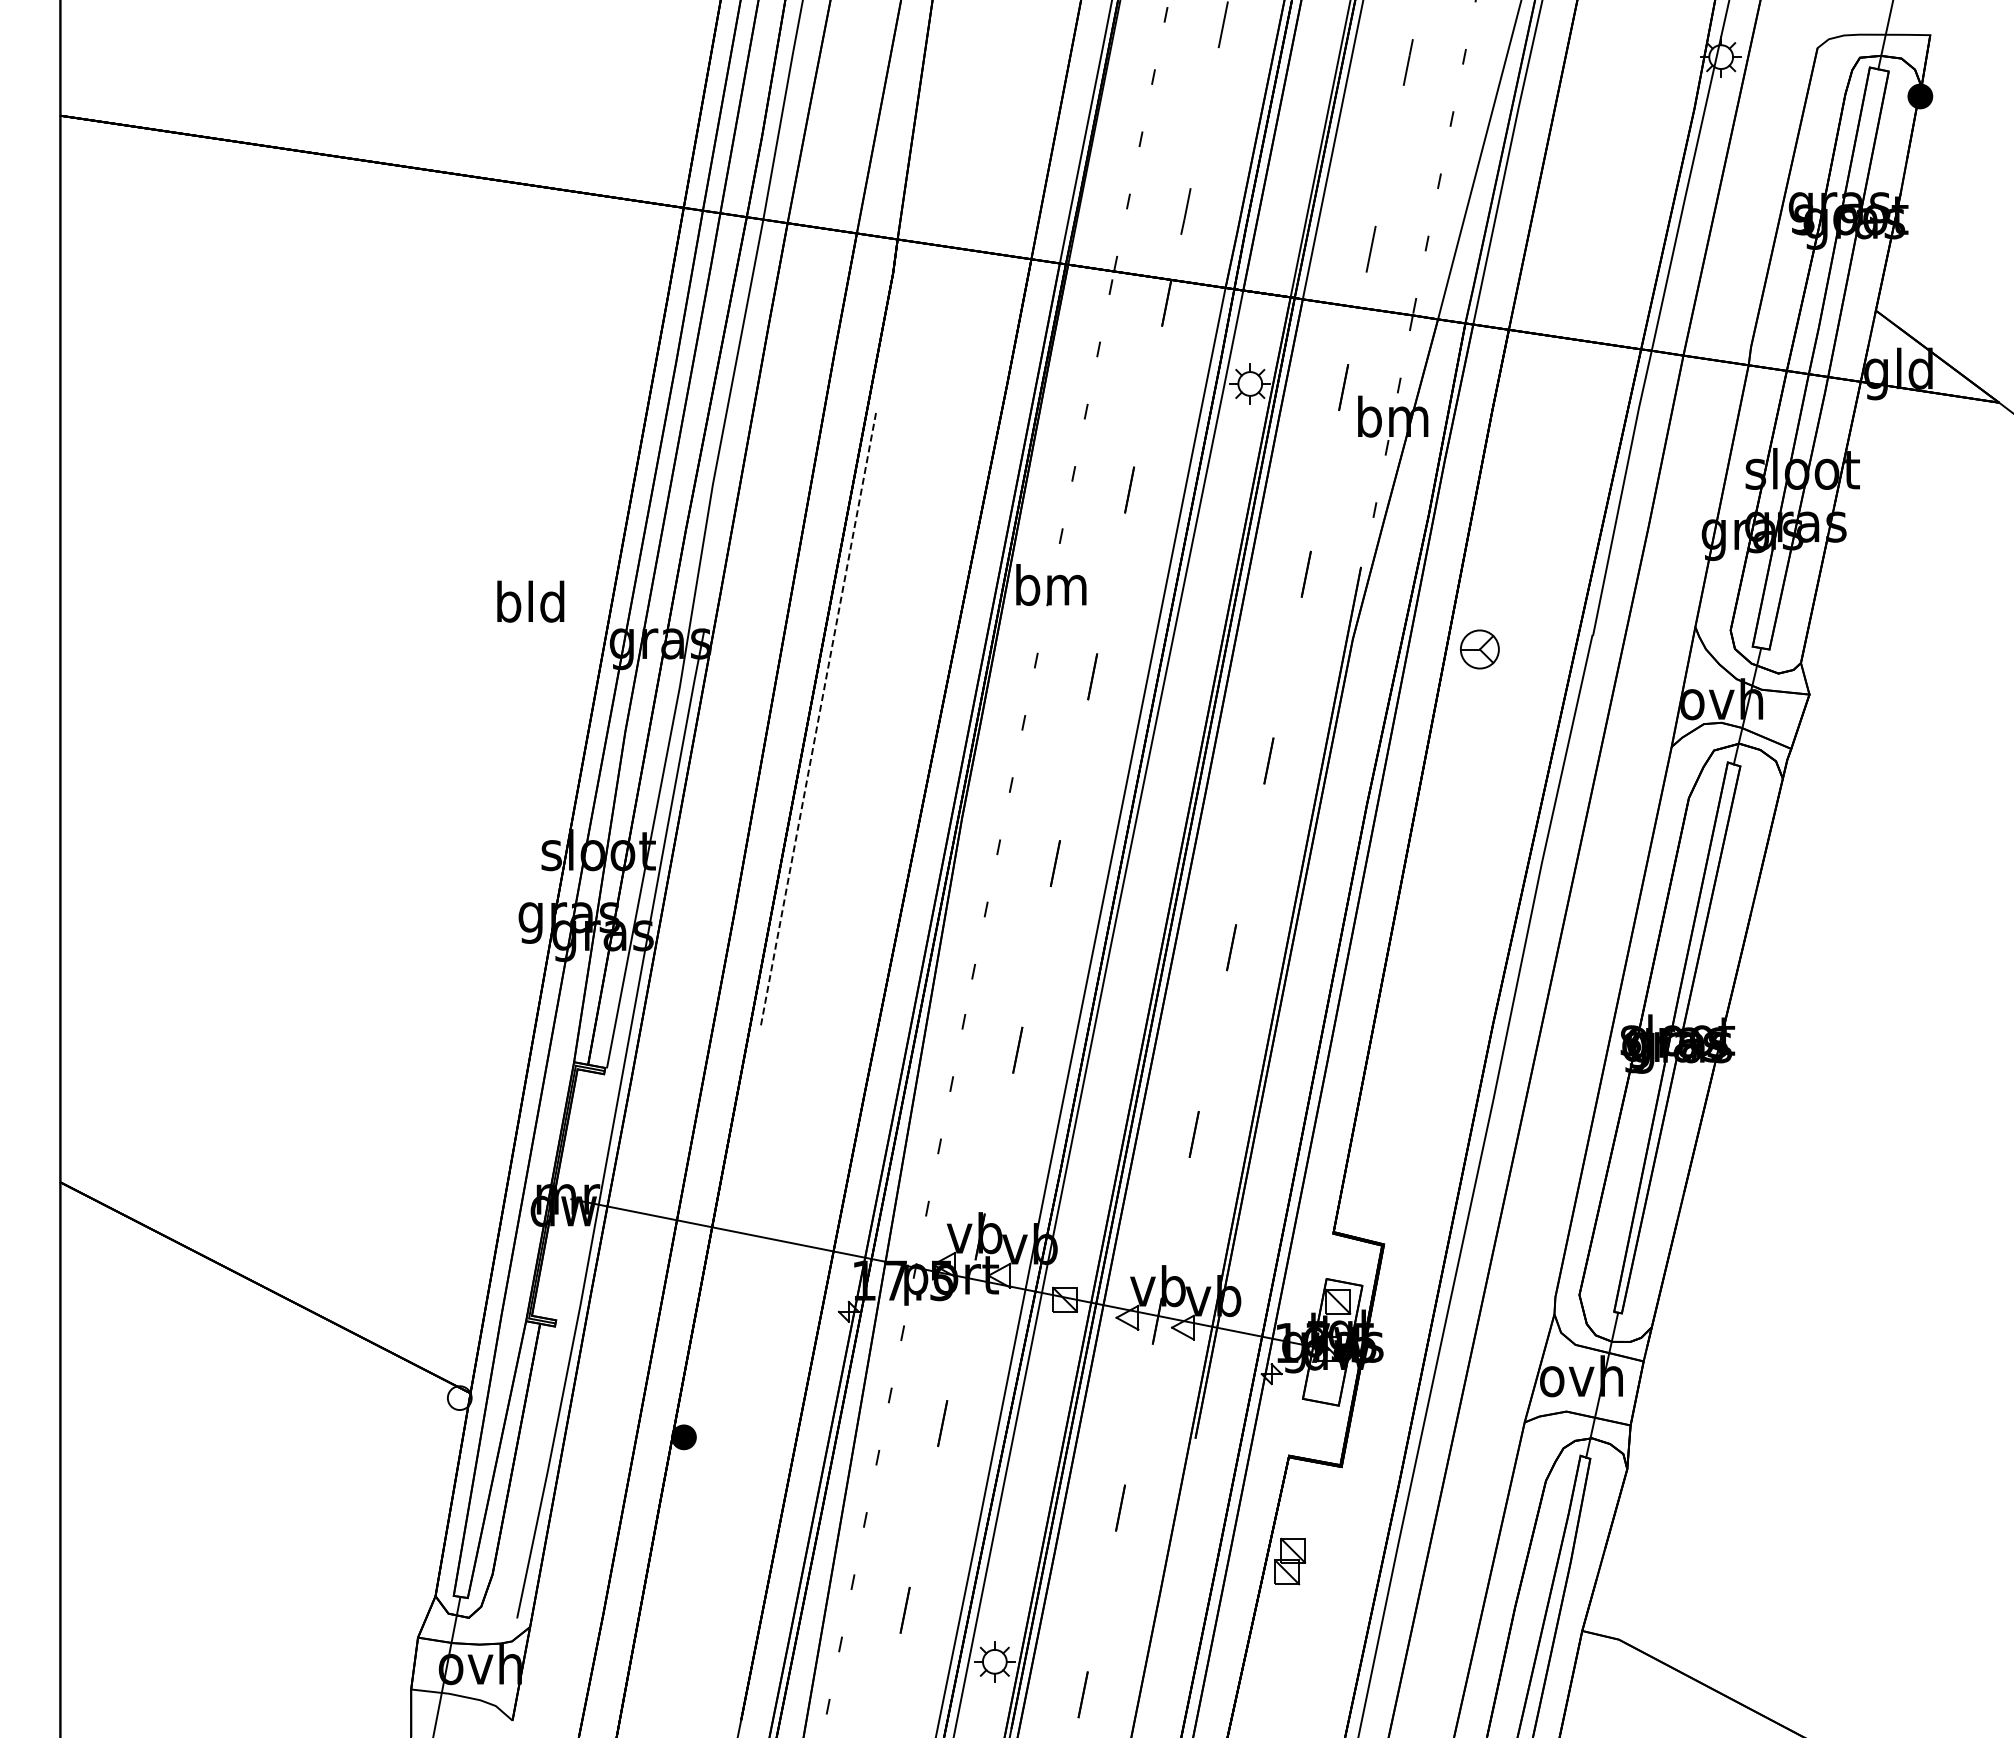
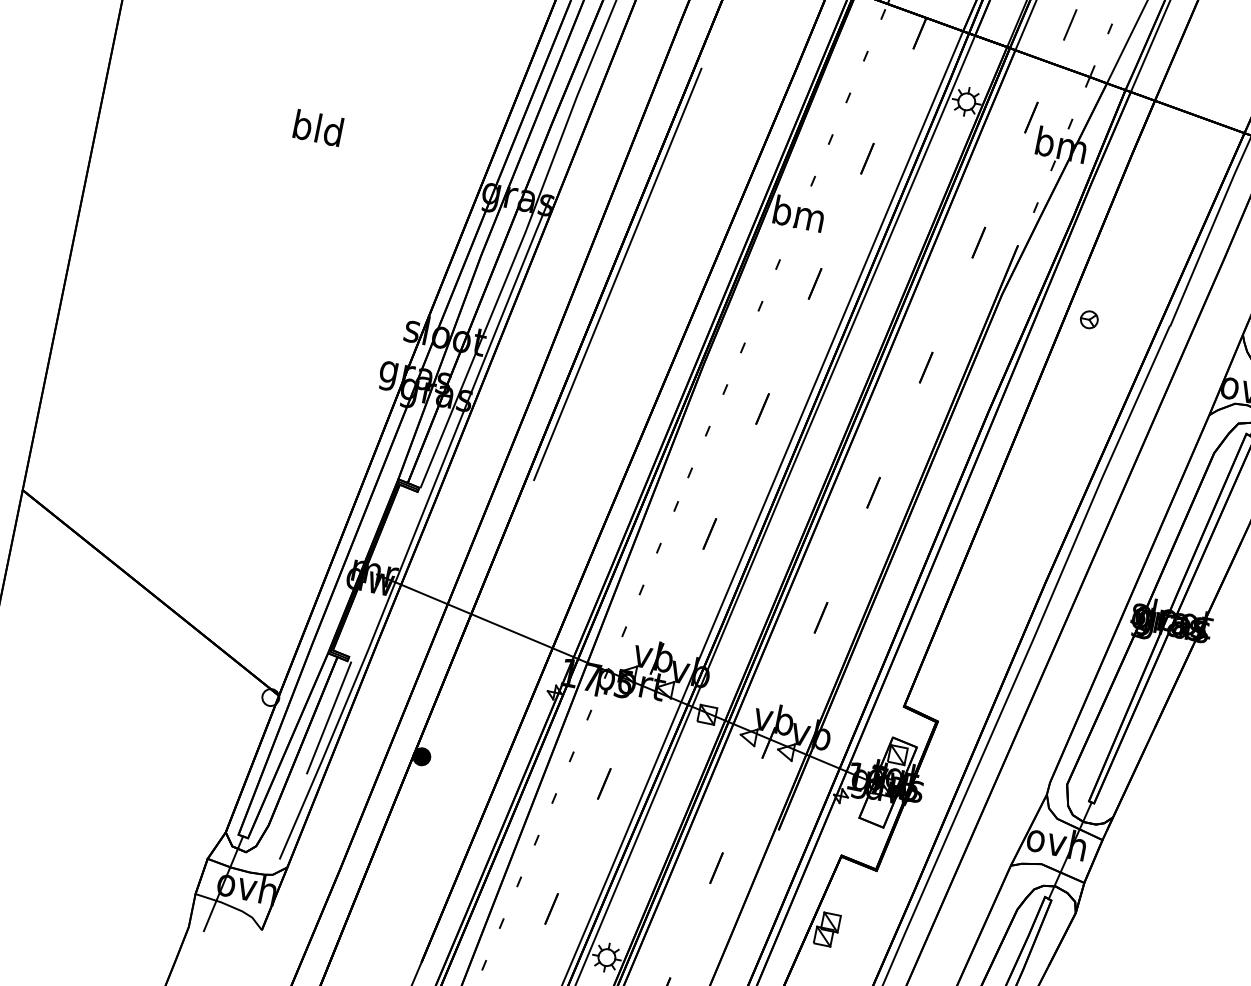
text: (530, 601) -> (318, 128), moved
part: (1479, 649) -> (1089, 319), size x0.62
line: (818, 719) -> (617, 274), dashed -> solid
line: (545, 1409) -> (329, 717), added

